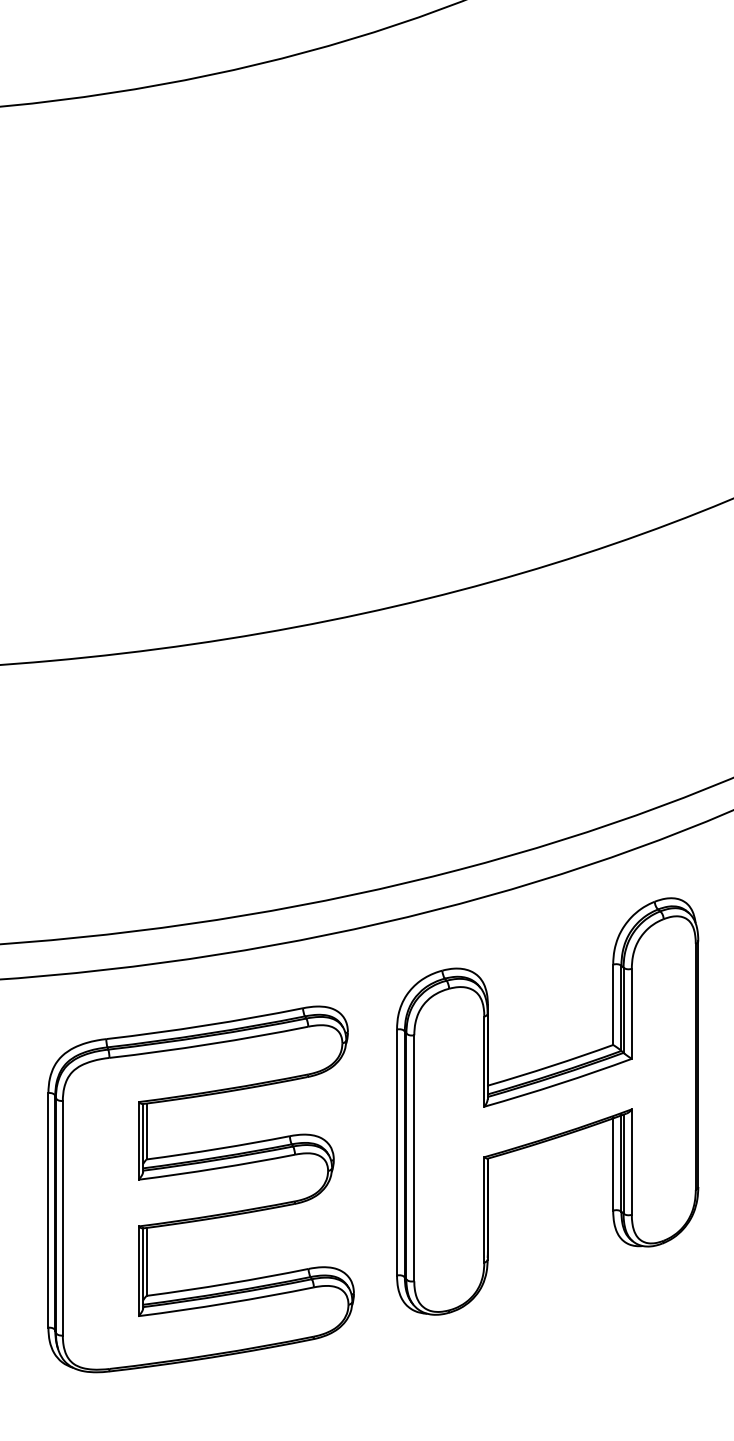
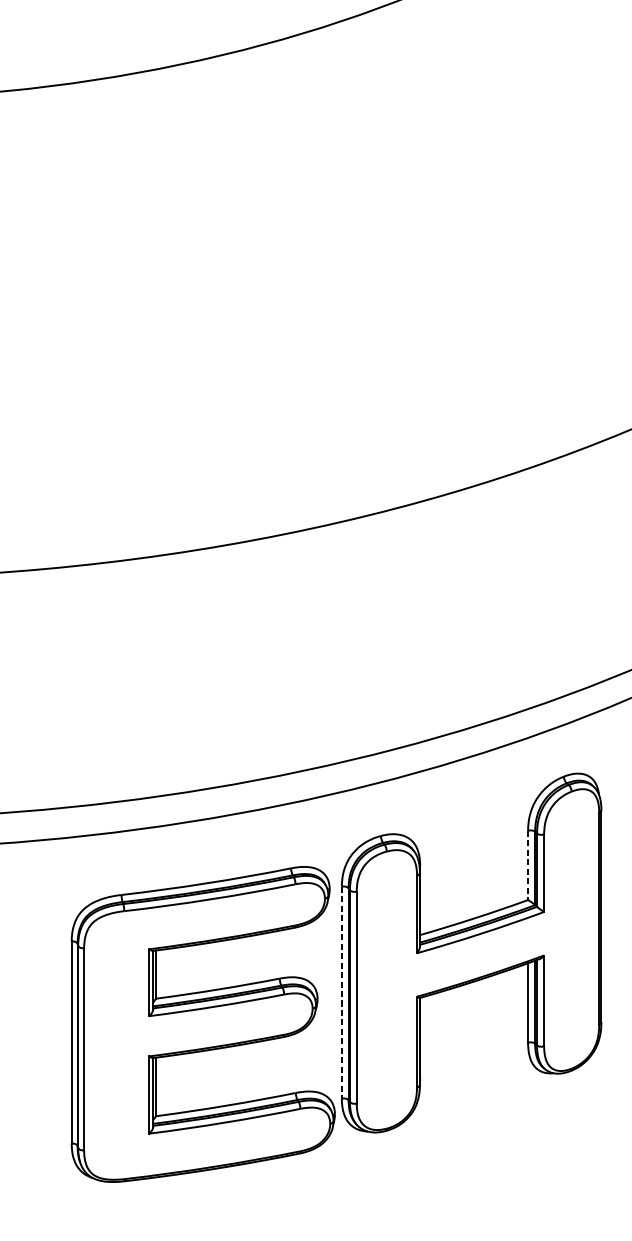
line: (613, 1005) -> (528, 866), solid -> dashed
line: (397, 1152) -> (342, 992), solid -> dashed
part: (200, 1189) -> (202, 1024), moved

